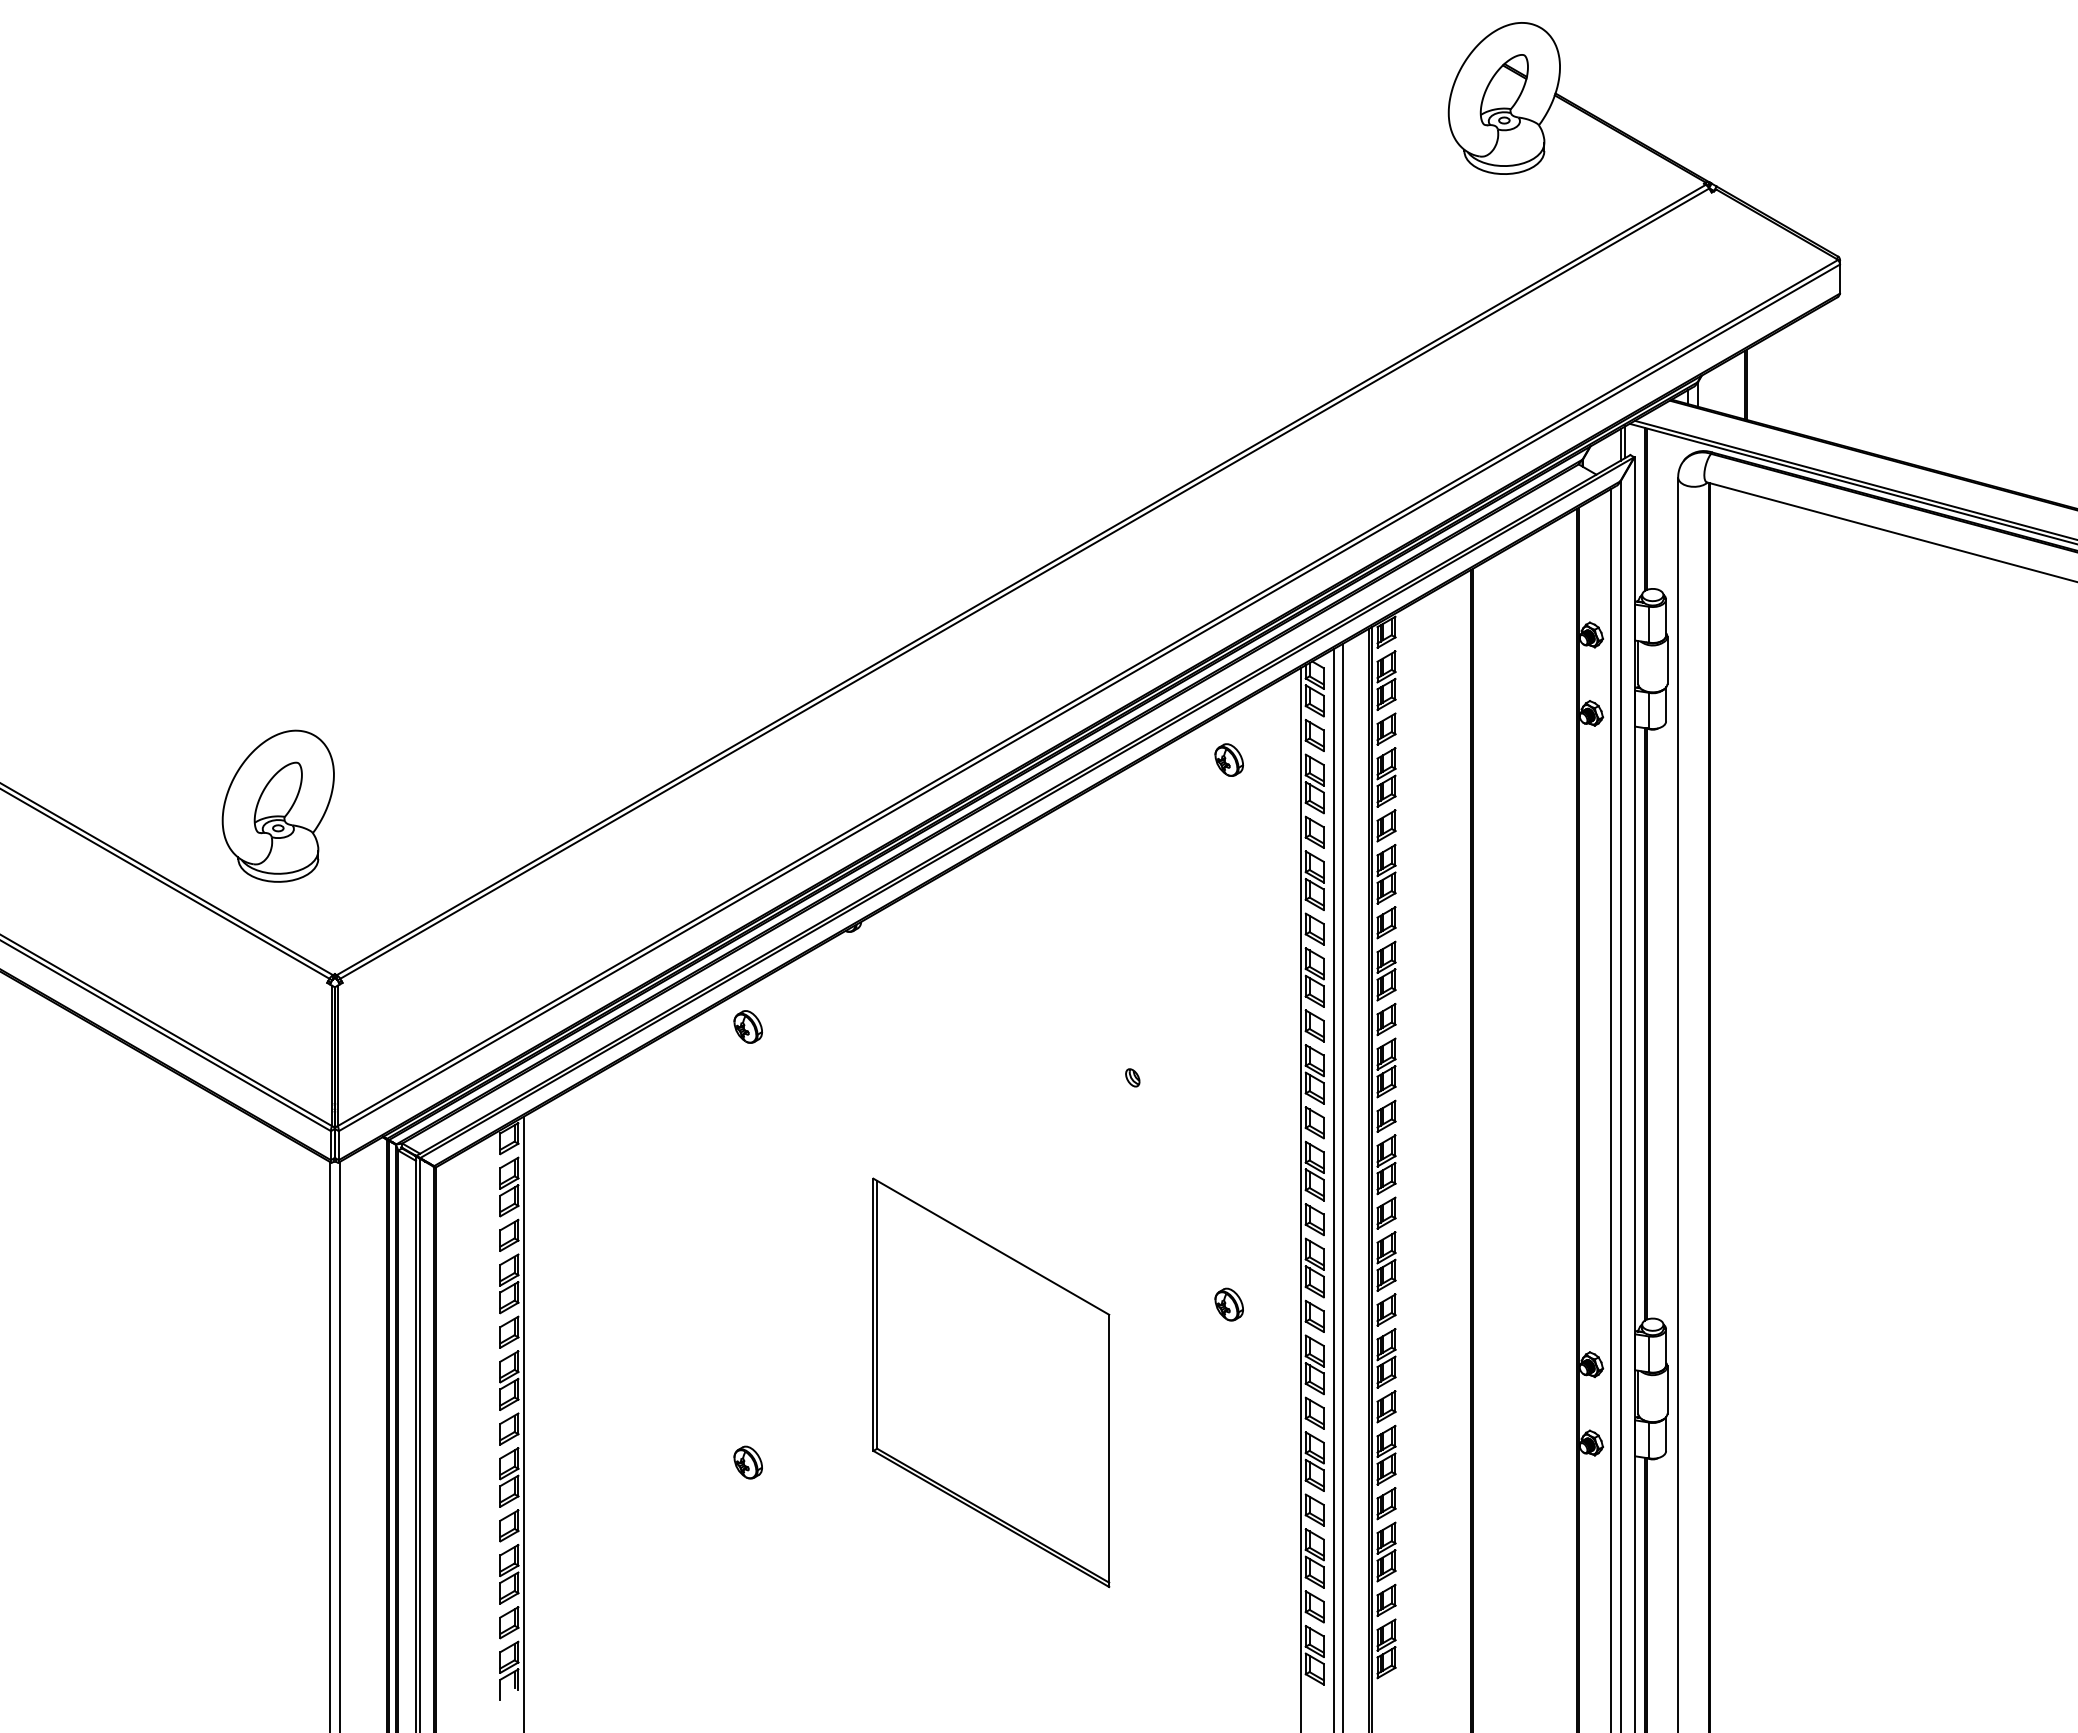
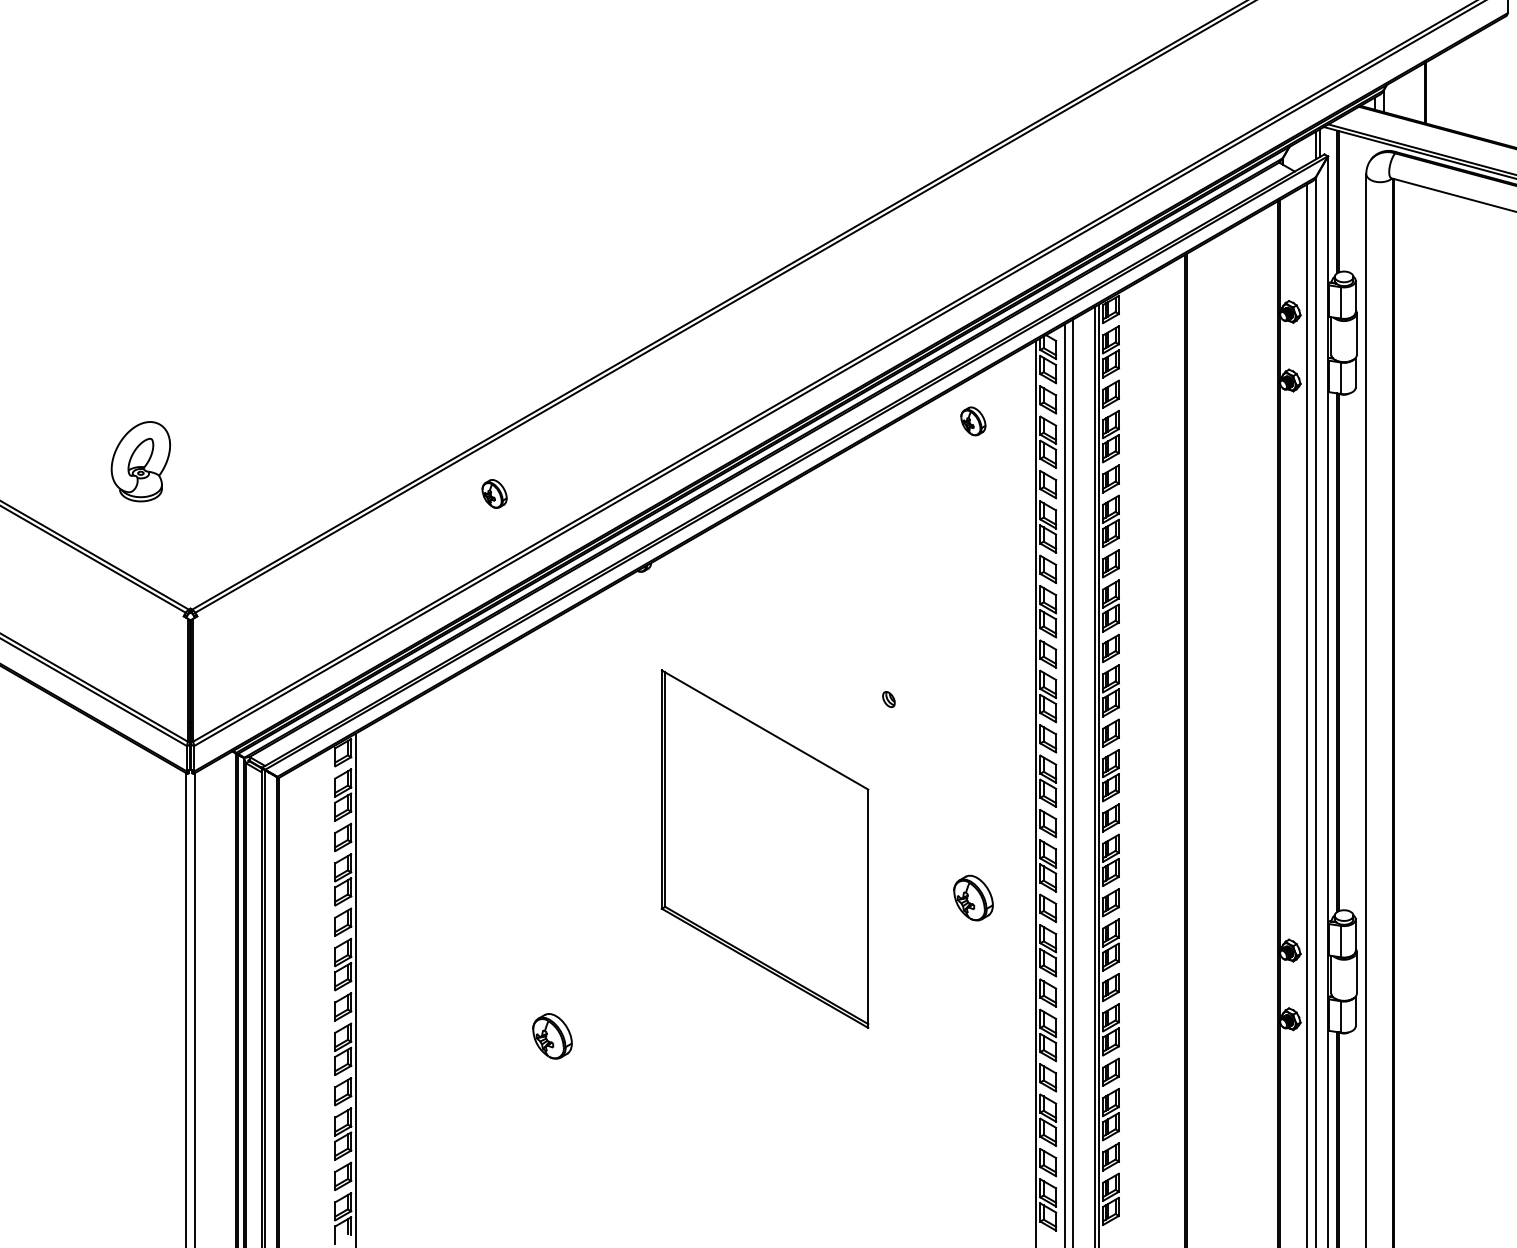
part: (277, 805) -> (140, 461), size x0.6
part: (747, 1026) -> (493, 493), moved
part: (1228, 1304) -> (972, 897), size x1.6
part: (991, 1382) -> (765, 848), moved
part: (747, 1462) -> (551, 1036), size x1.6

